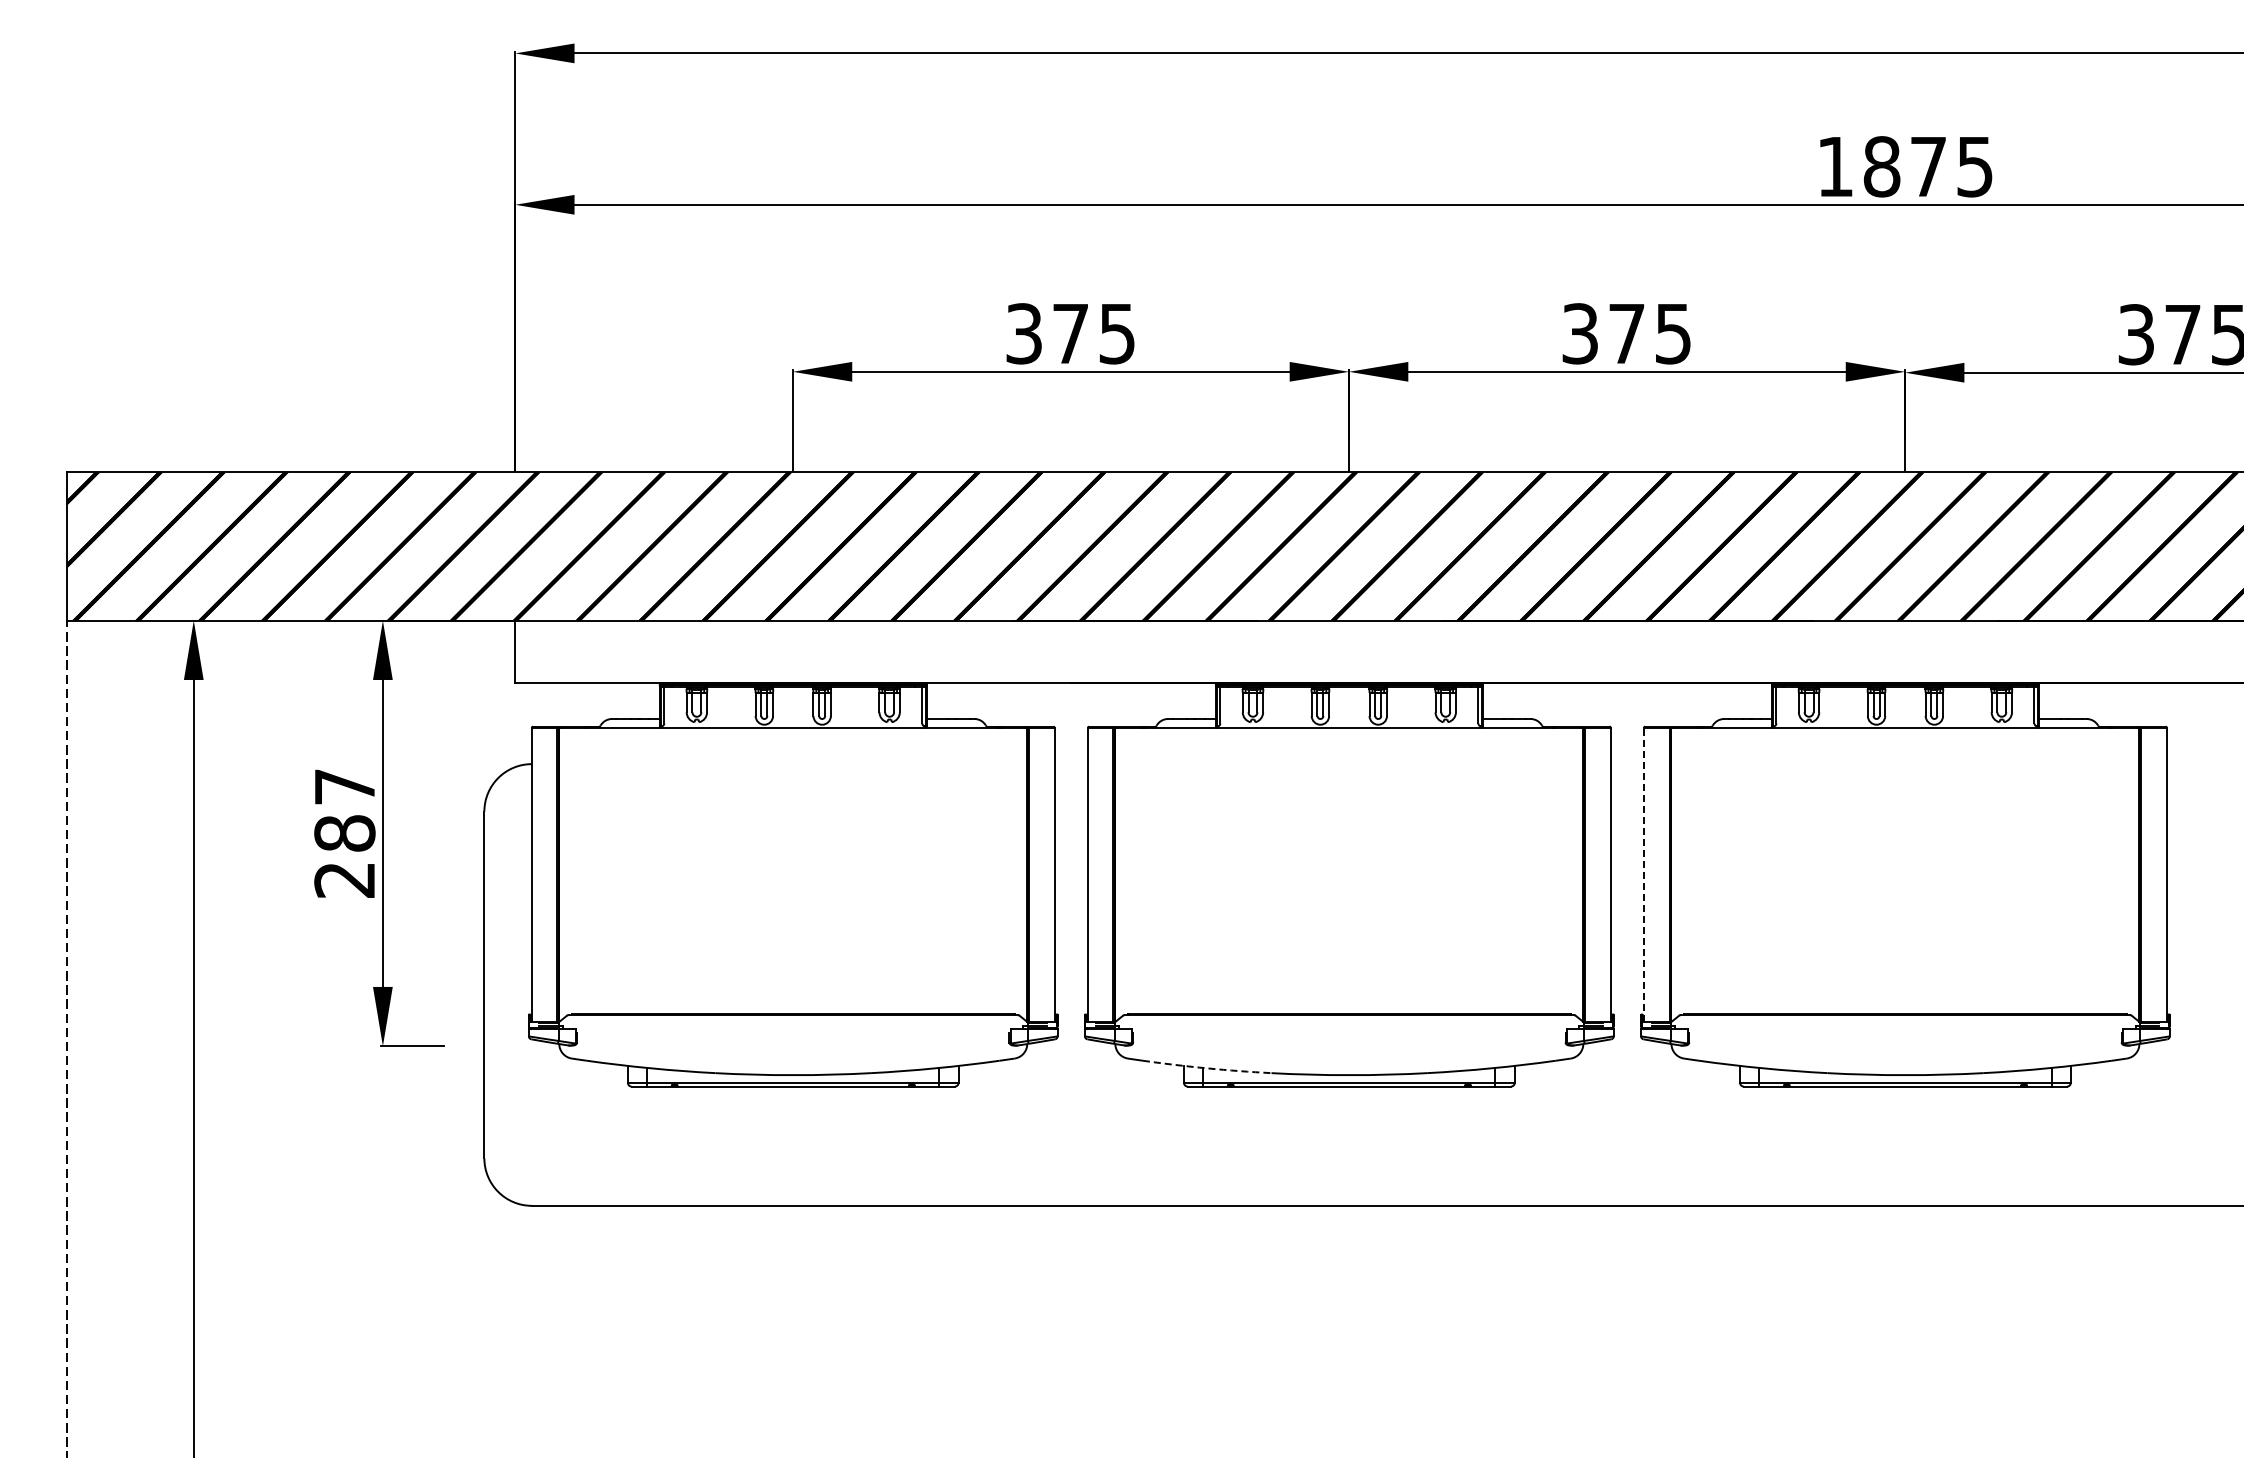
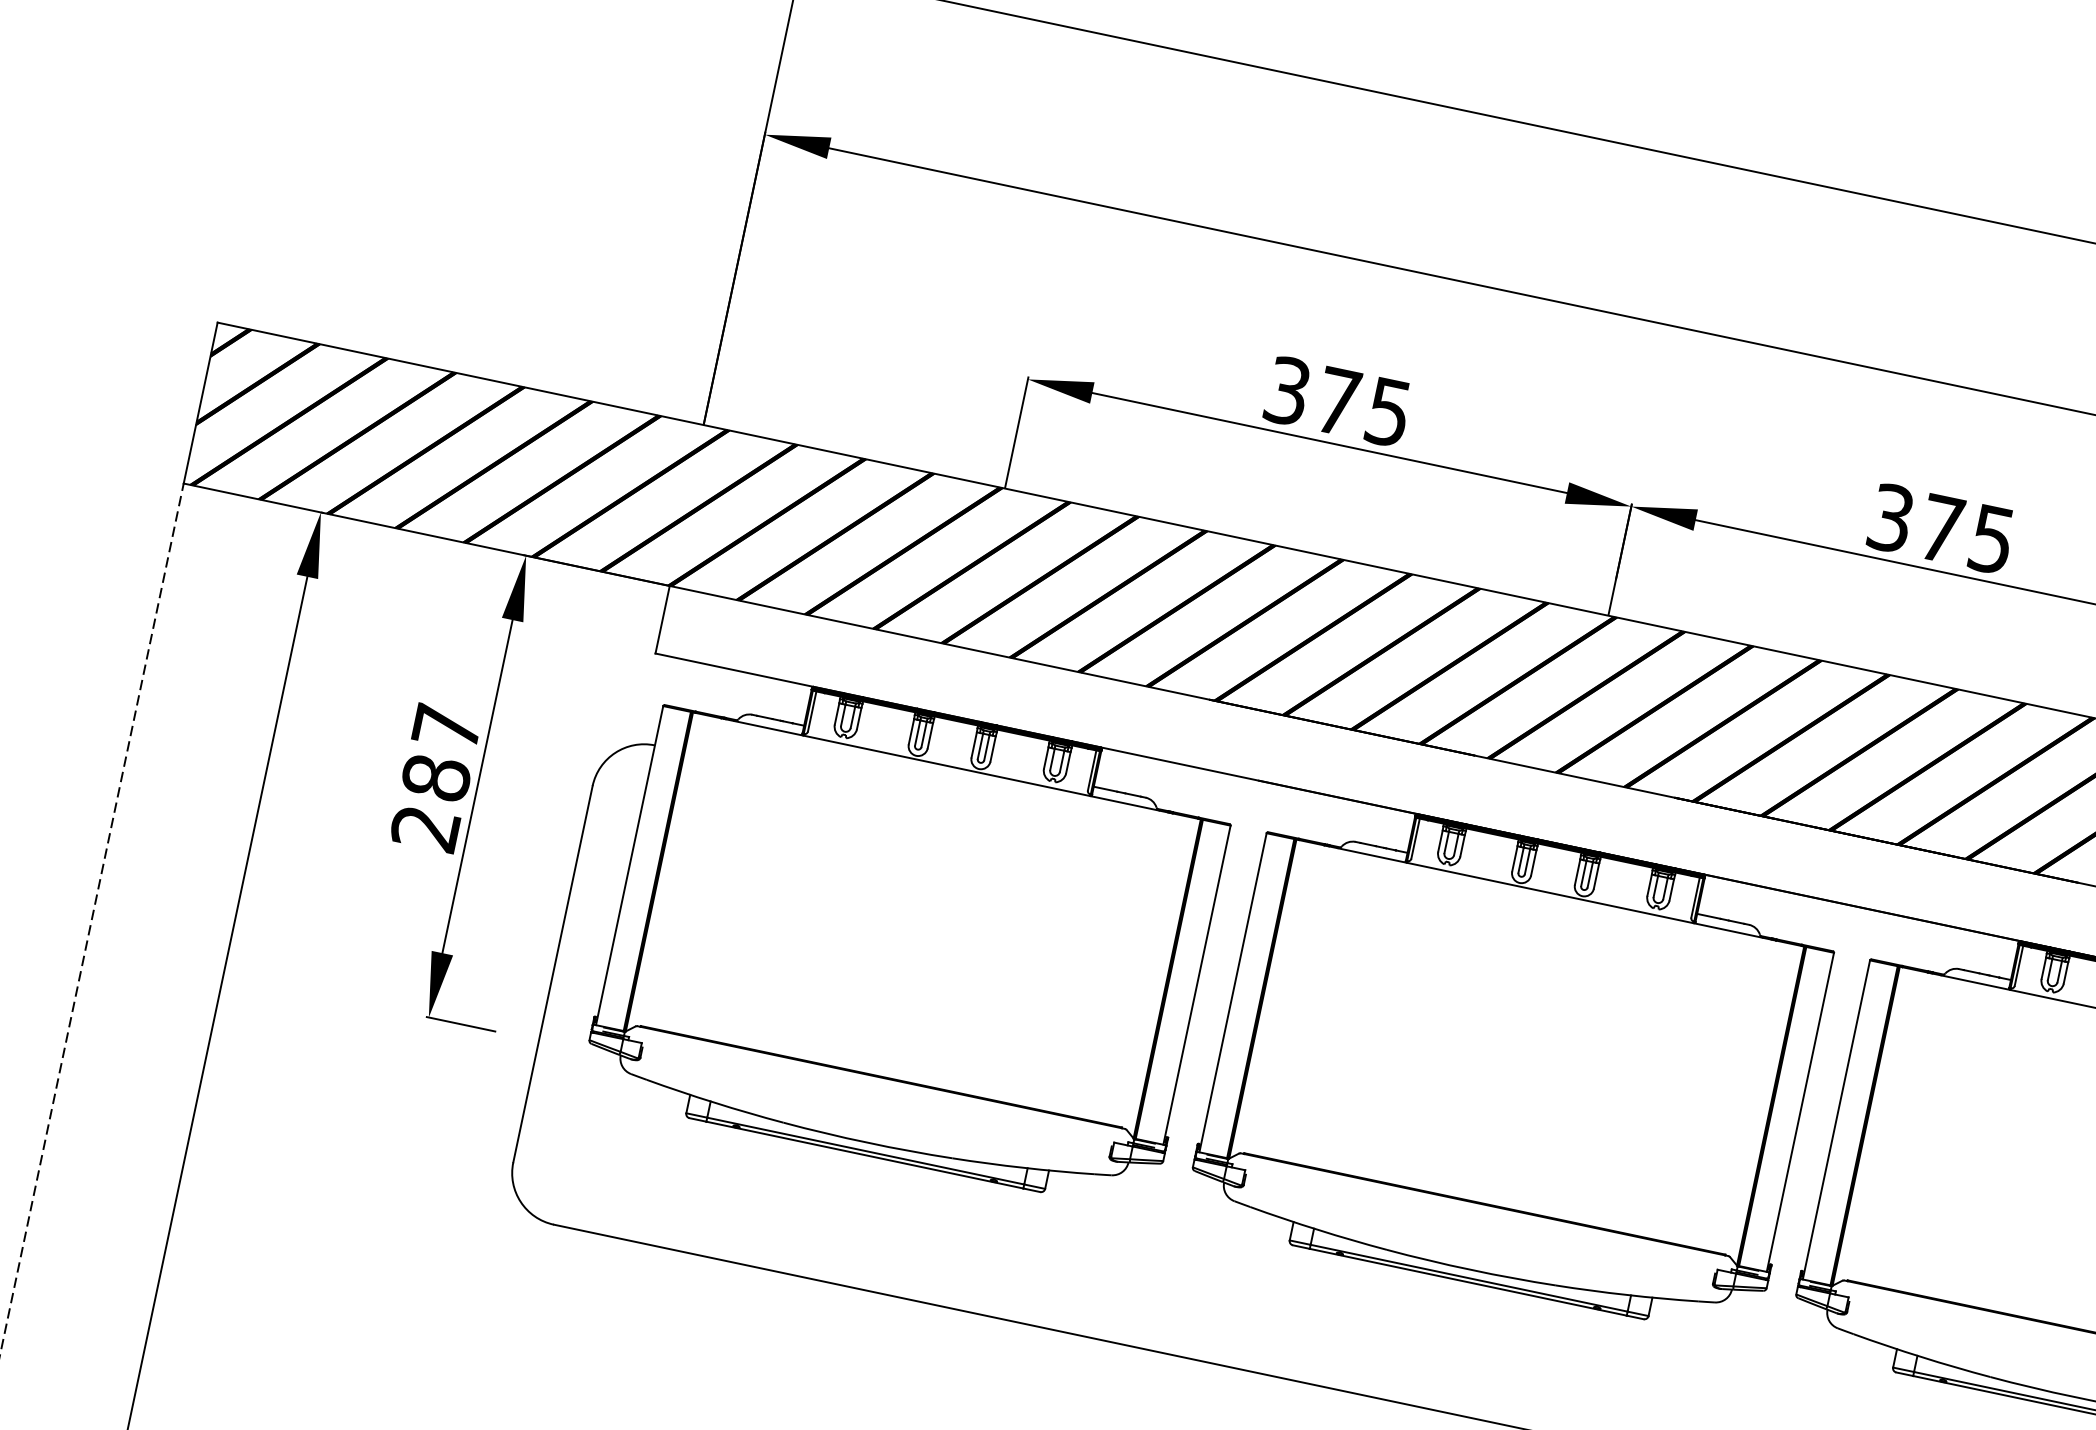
line: (1644, 874) -> (1837, 1119), dashed -> solid
arc: (1207, 1068) -> (1318, 1230), dashed -> solid

